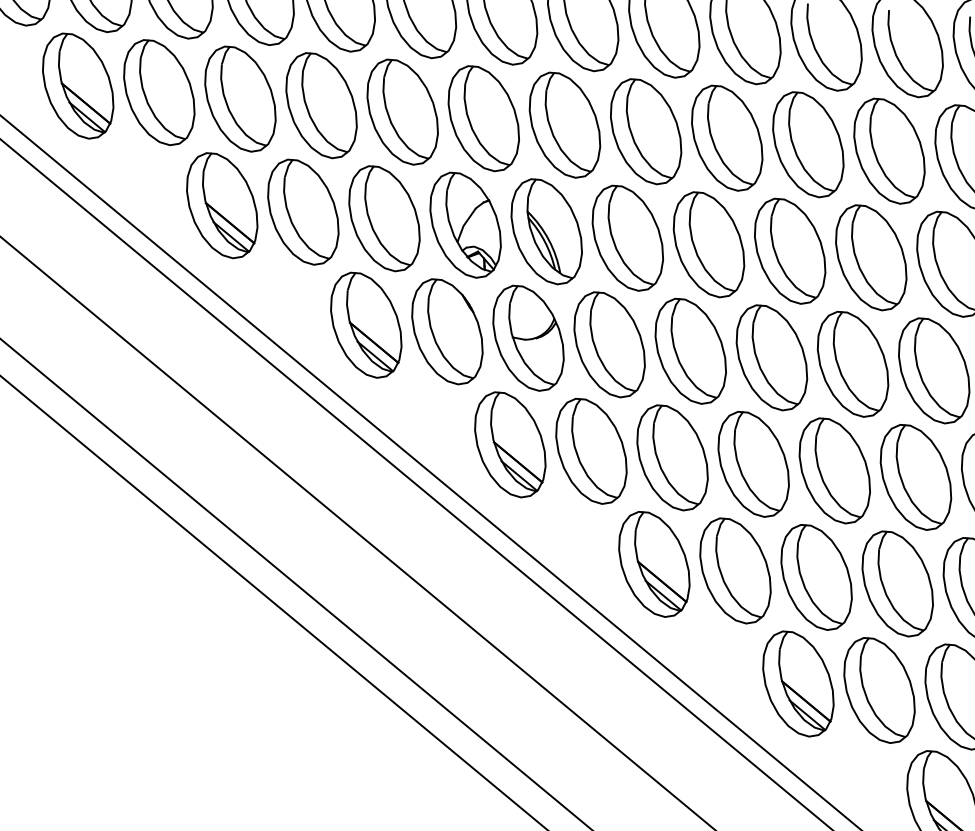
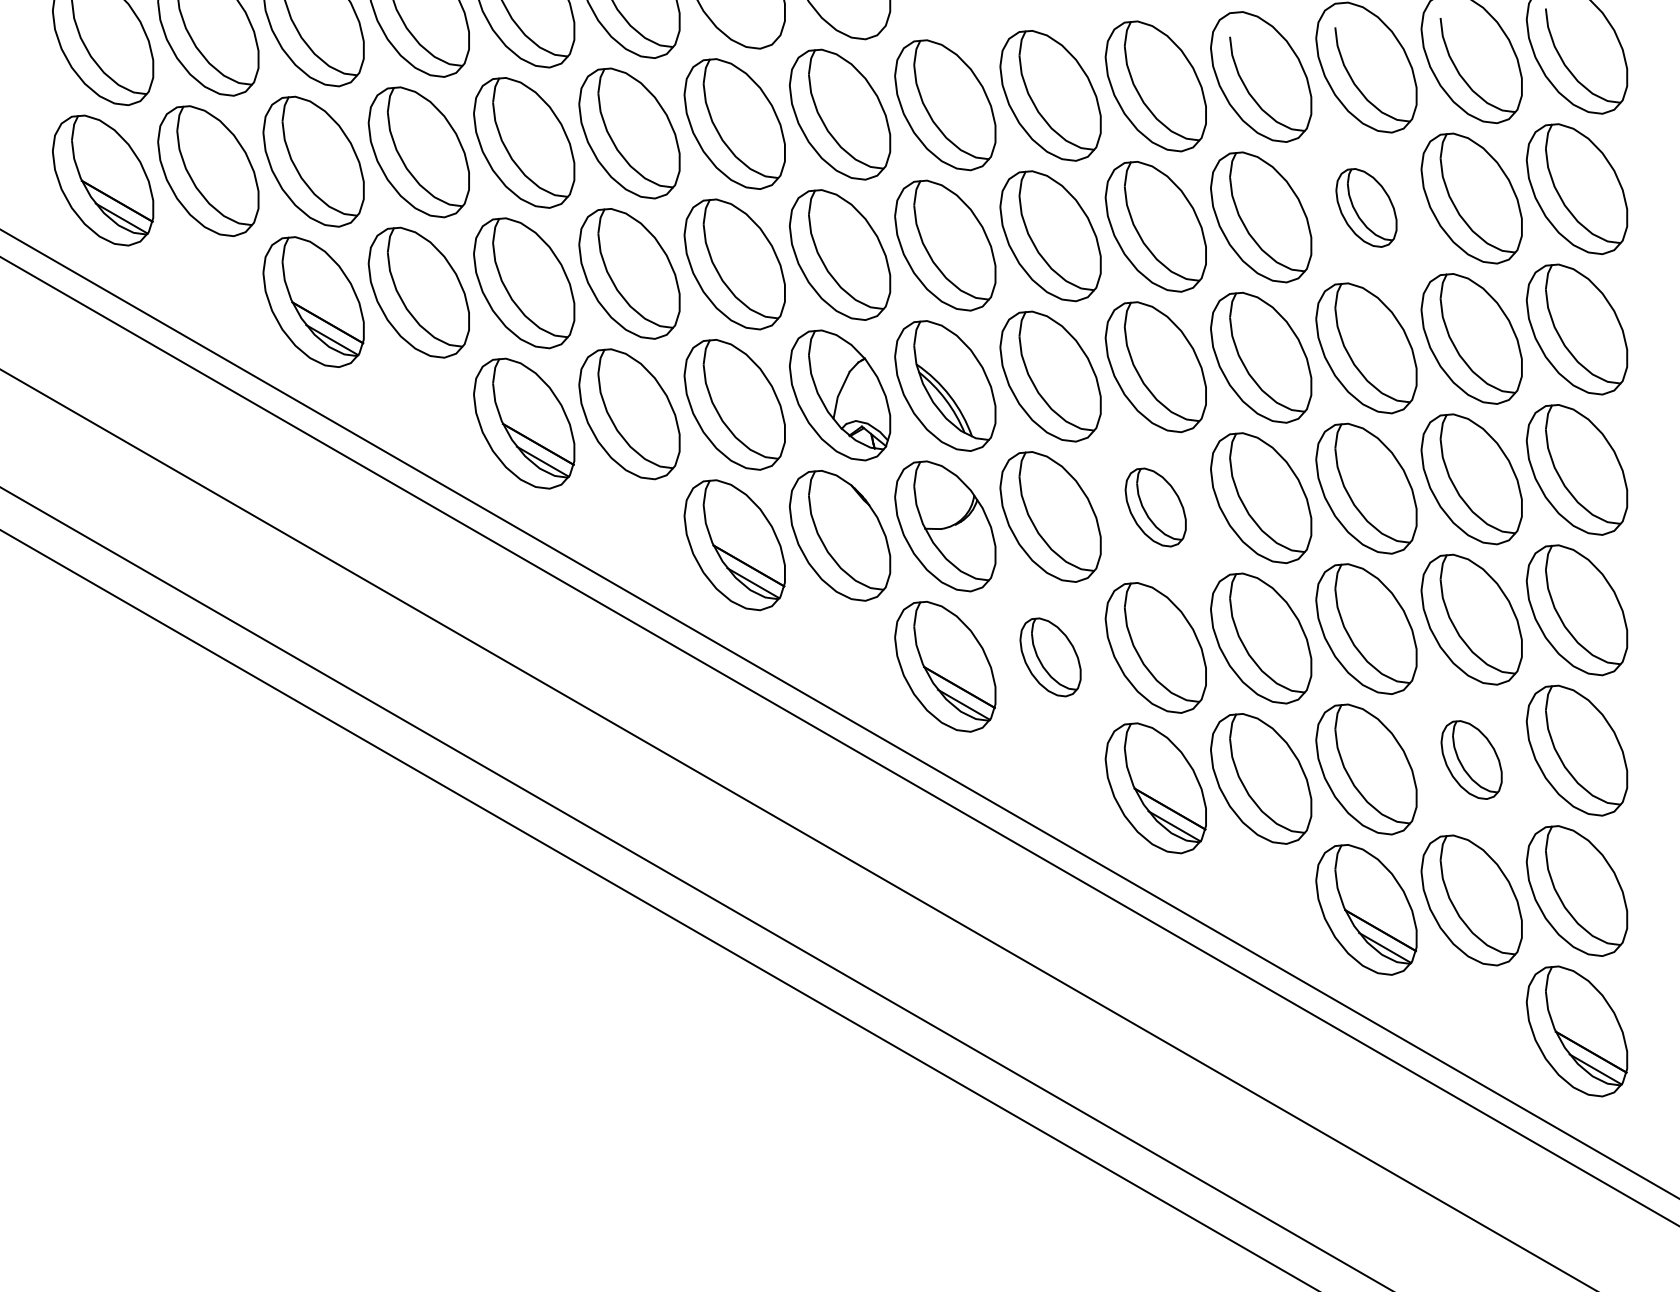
part: (889, 150) -> (1366, 207), size x0.6
part: (690, 351) -> (1155, 507), size x0.6
part: (591, 451) -> (1050, 657), size x0.6
part: (897, 583) -> (1471, 759), size x0.6

